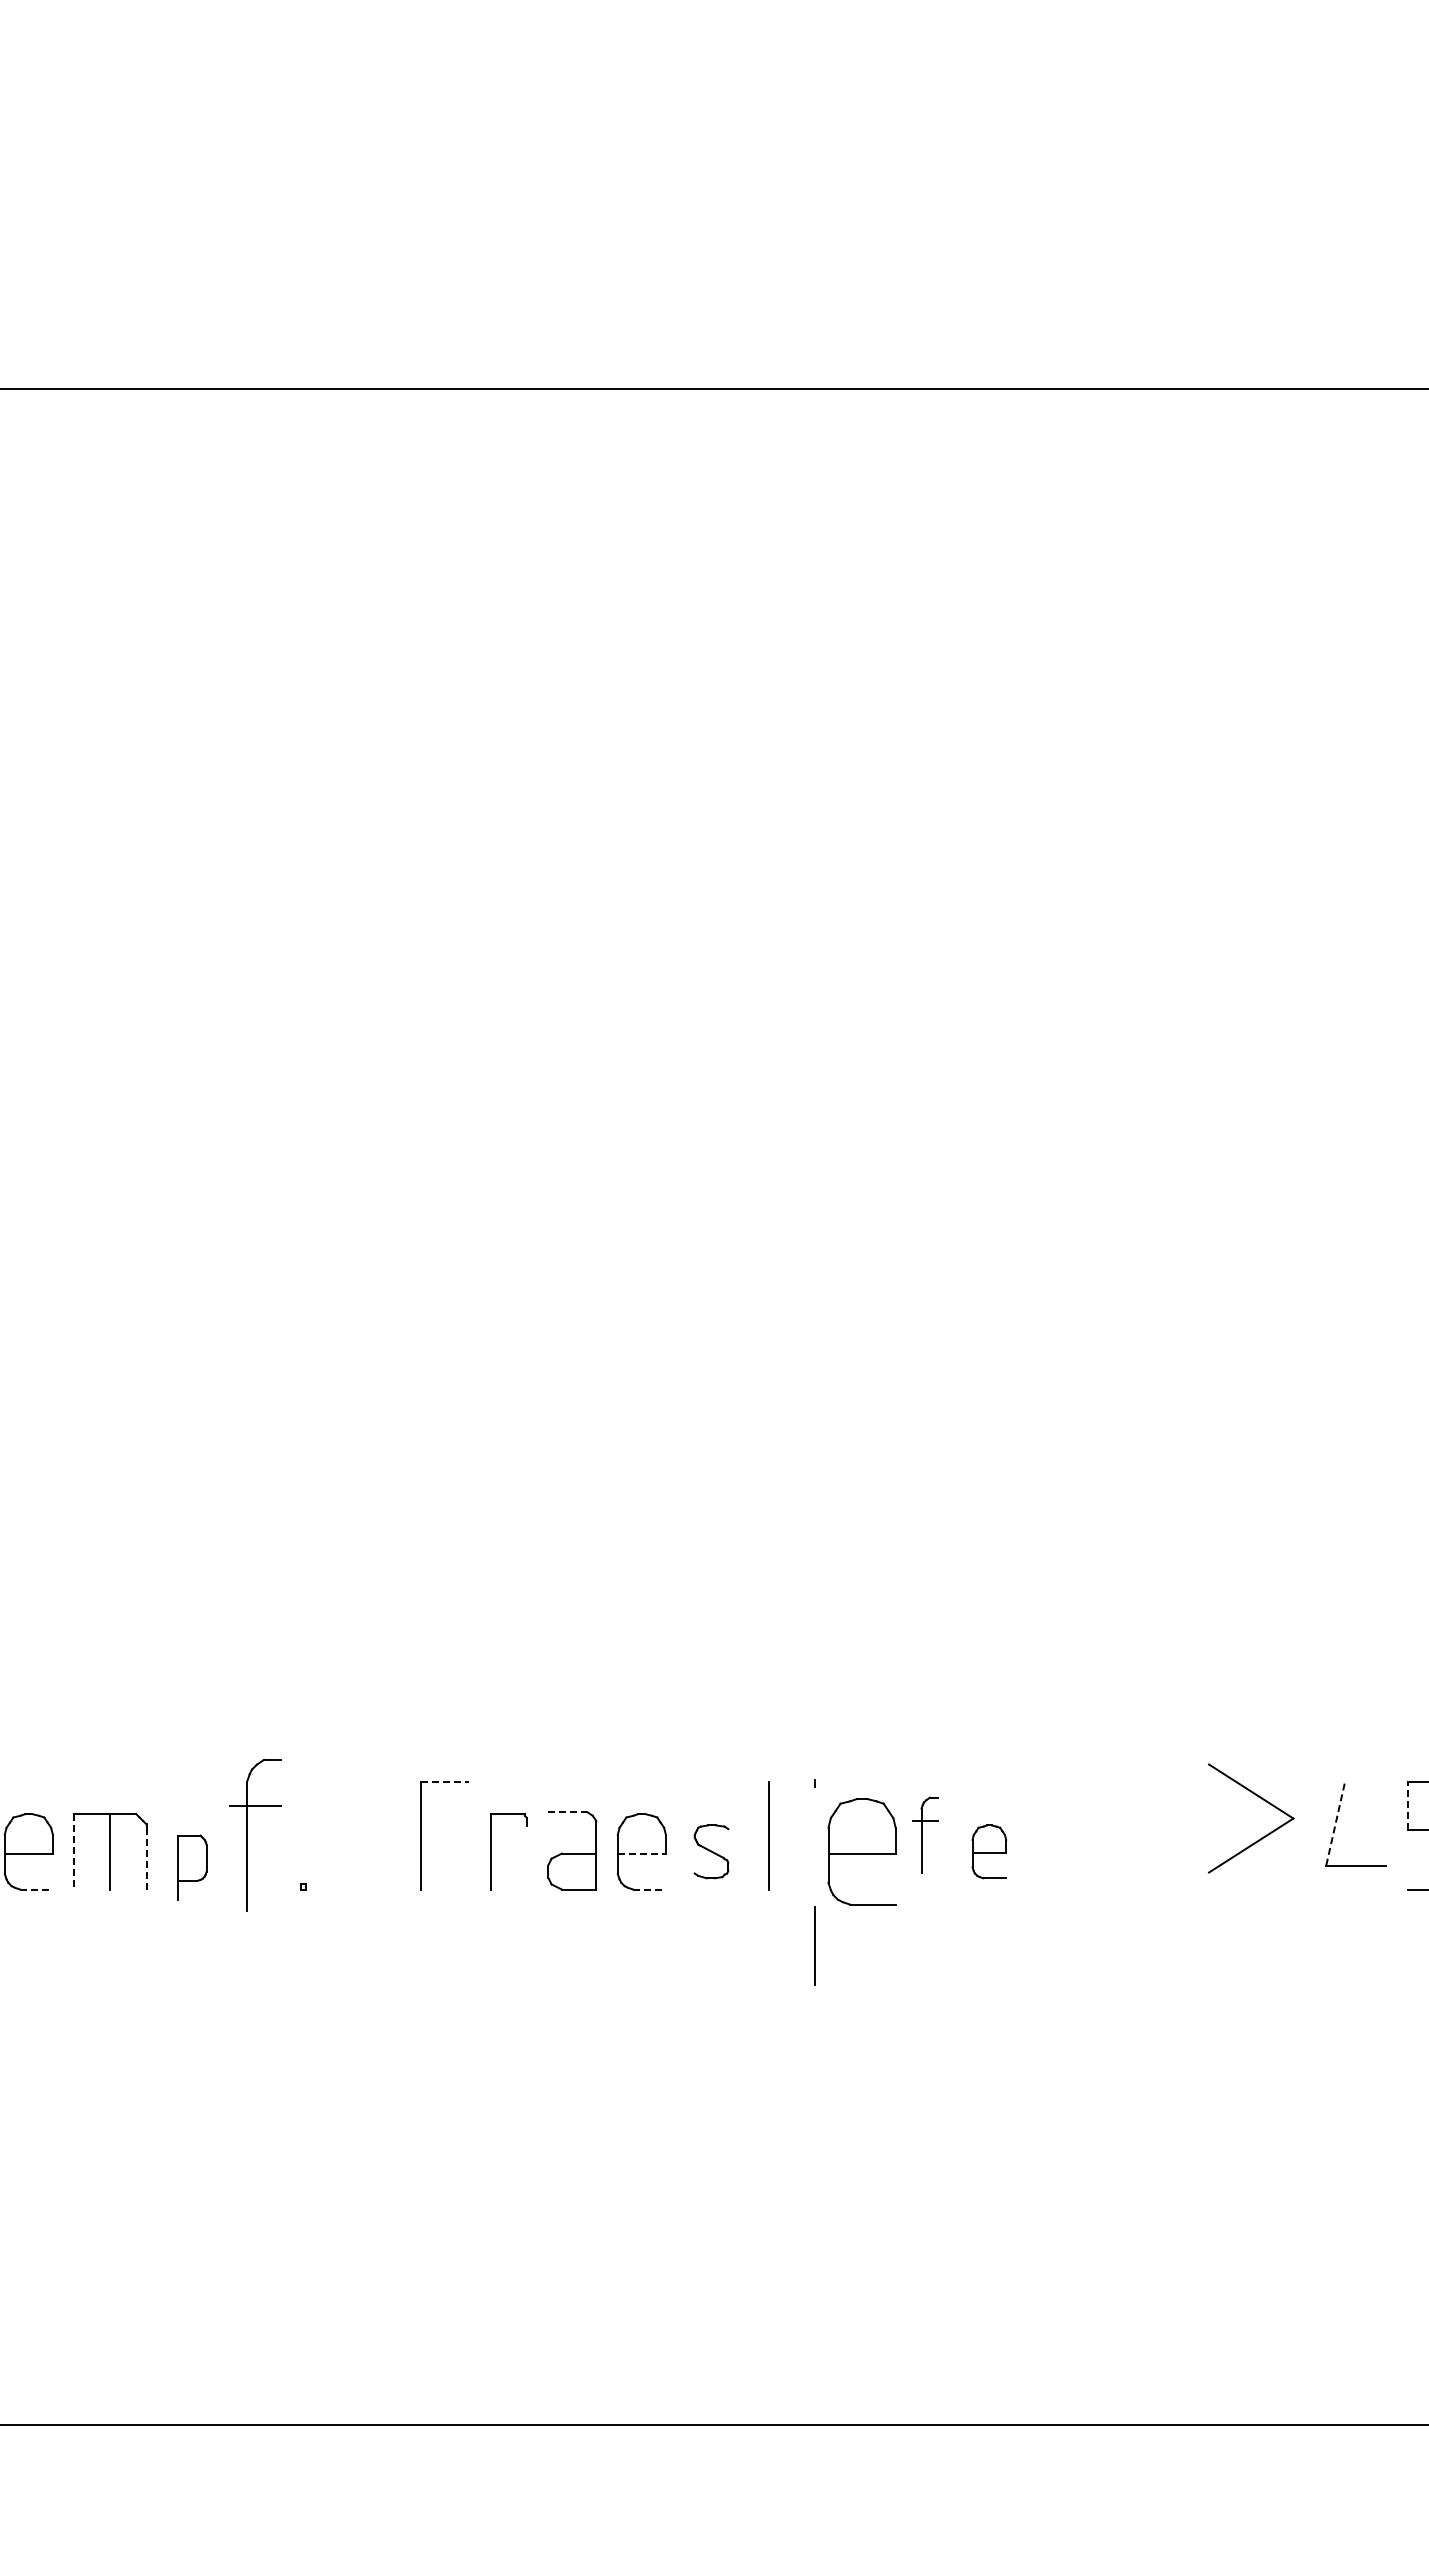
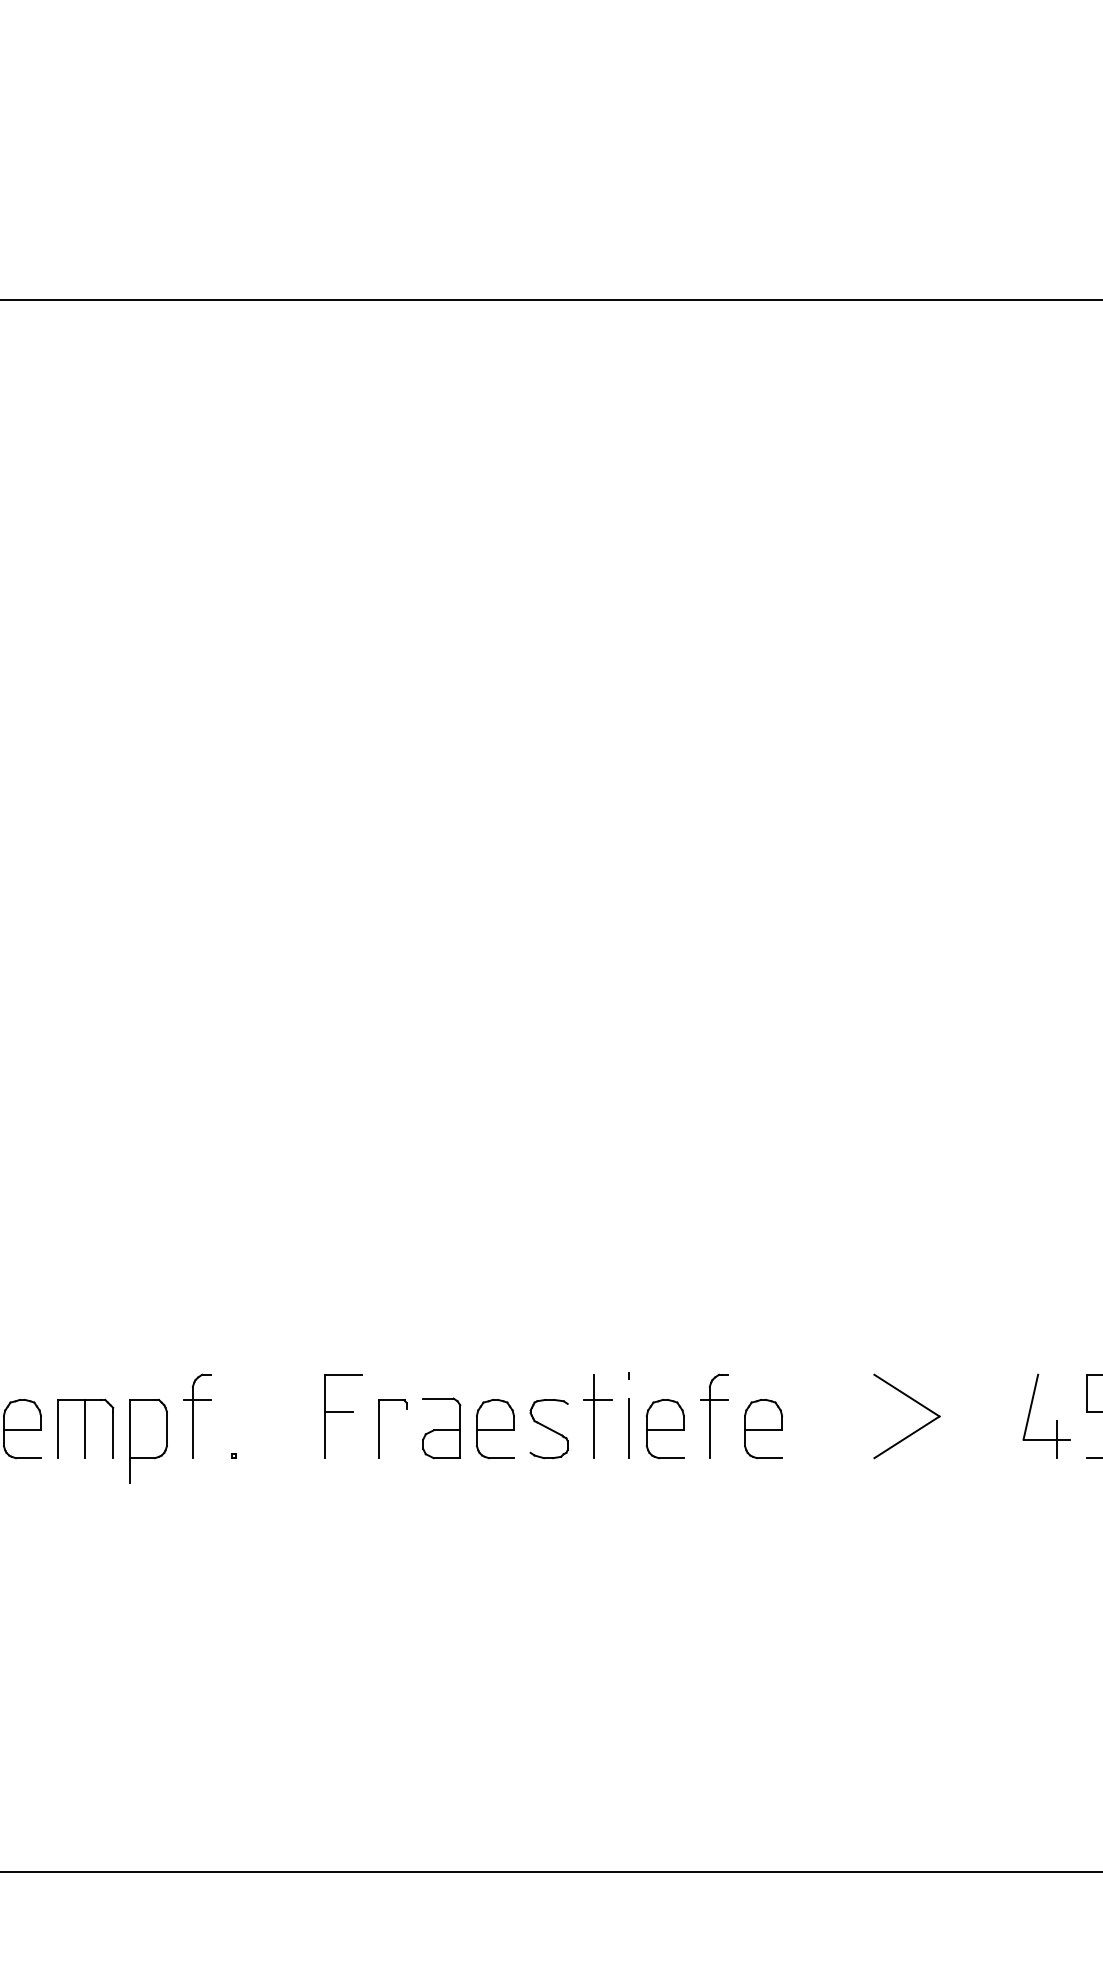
line: (445, 1781) -> (343, 1374), dashed -> solid
part: (1264, 1801) -> (917, 1403), moved
line: (1407, 1805) -> (1086, 1393), dashed -> solid
line: (567, 1812) -> (438, 1398), dashed -> solid
line: (775, 1814) -> (598, 1400), added
line: (1335, 1823) -> (1030, 1407), dashed -> solid
line: (438, 1829) -> (338, 1411), added
part: (255, 1835) -> (197, 1416), size x0.71
part: (925, 1835) -> (714, 1416), size x1.43
line: (74, 1851) -> (57, 1428), dashed -> solid
part: (711, 1851) -> (549, 1428), size x1.43
part: (861, 1851) -> (664, 1428), size x0.71
part: (989, 1851) -> (763, 1428), size x1.43
line: (642, 1853) -> (495, 1430), dashed -> solid
line: (146, 1859) -> (113, 1434), dashed -> solid
line: (1369, 1865) -> (1056, 1439), added
part: (192, 1867) -> (148, 1441), size x1.67
line: (37, 1889) -> (29, 1458), dashed -> solid
line: (650, 1889) -> (502, 1458), dashed -> solid
line: (814, 1945) -> (628, 1428), moved

